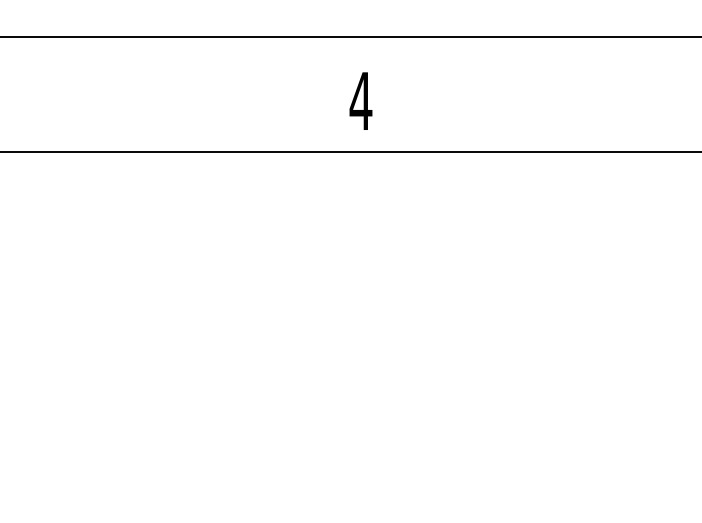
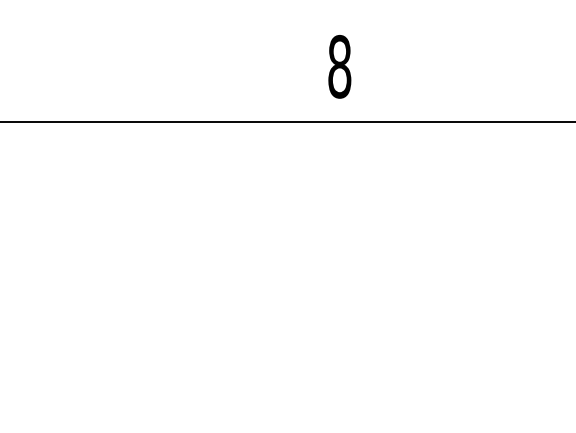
text: (360, 101) -> (339, 67), 4 -> 8

